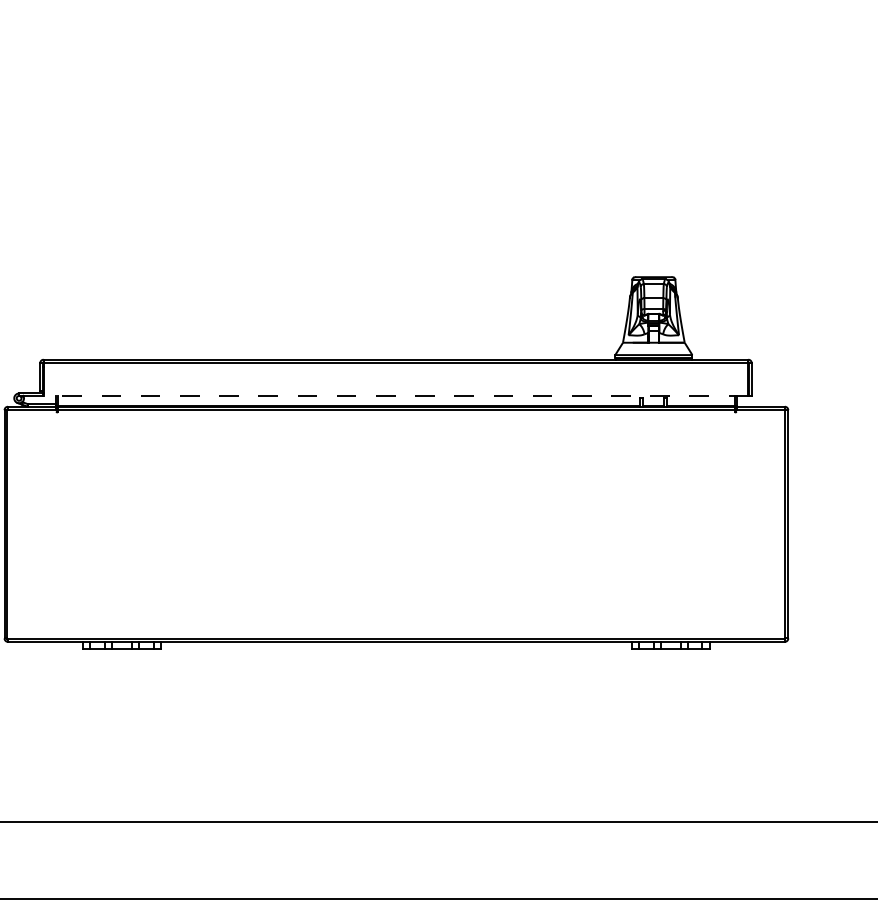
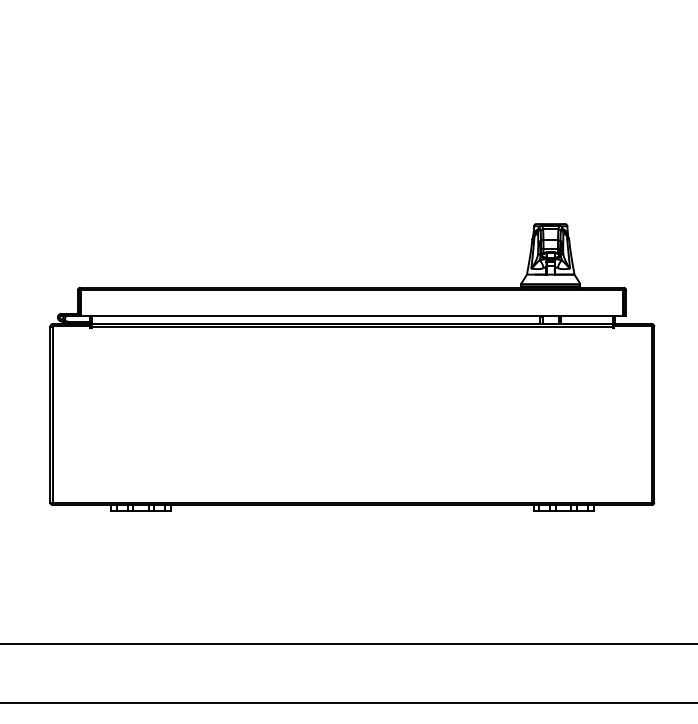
line: (395, 397) -> (351, 316), dashed -> solid

